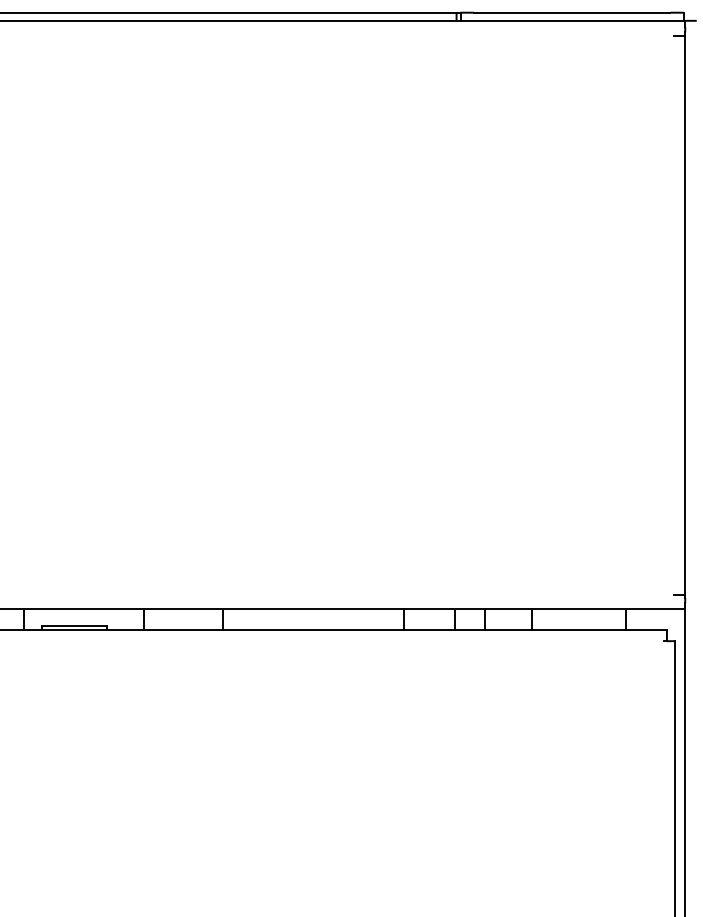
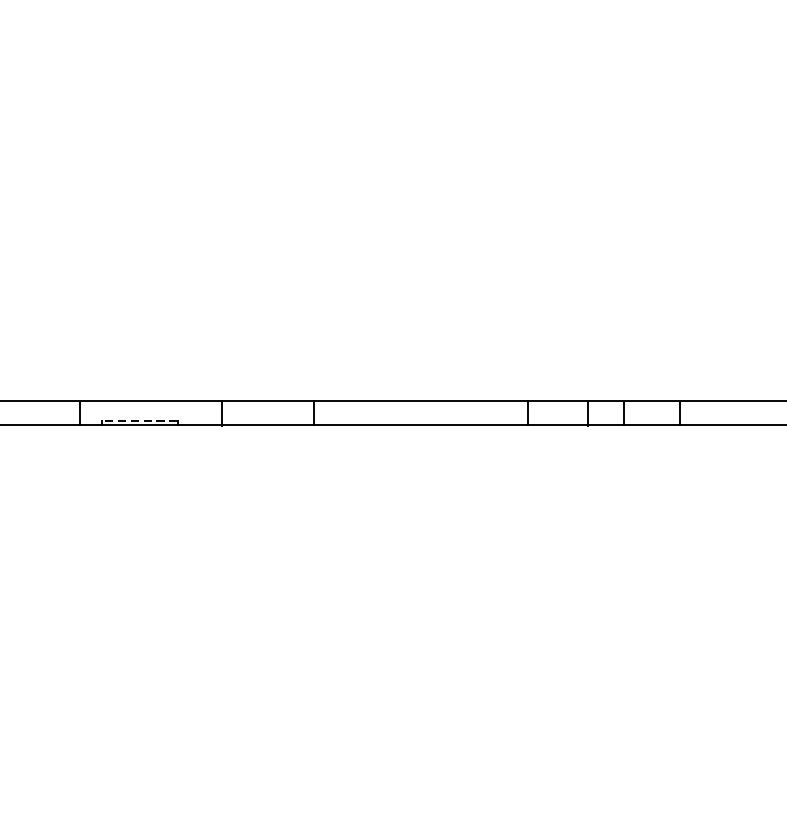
line: (73, 625) -> (138, 420), solid -> dashed

